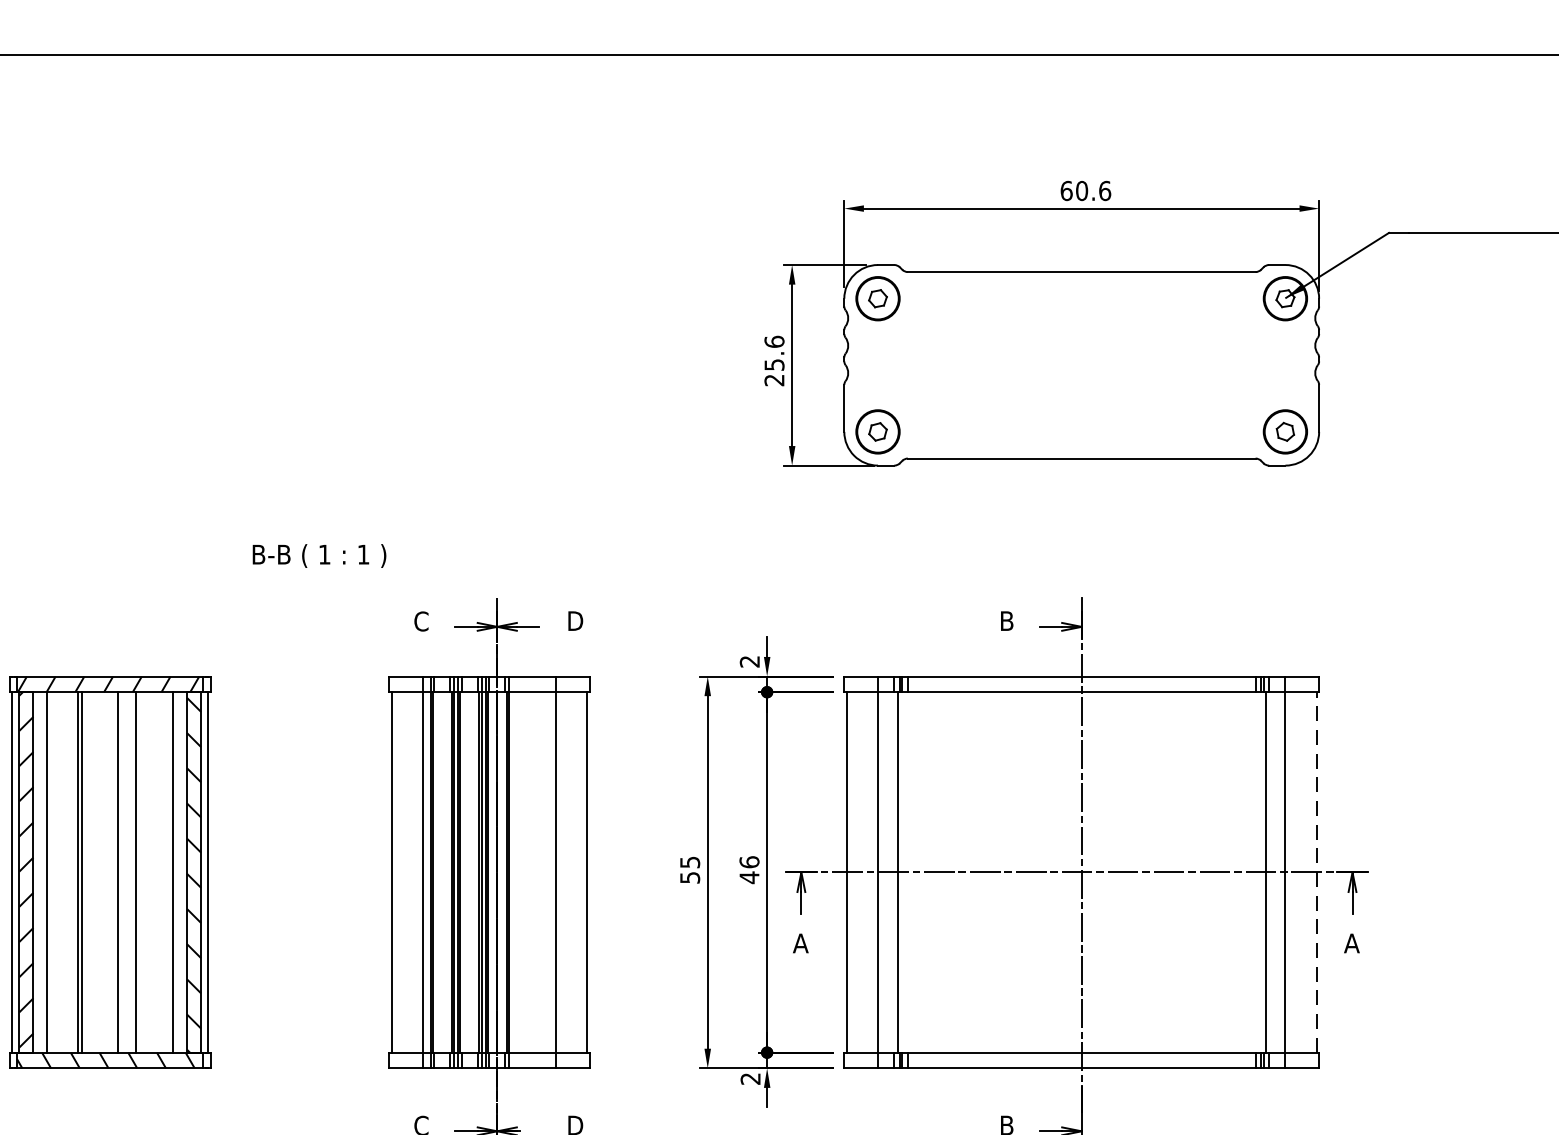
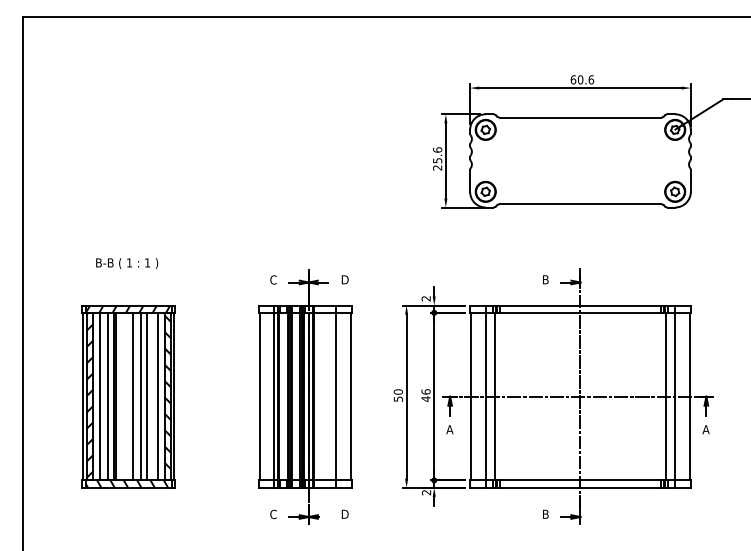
text: (320, 555) -> (127, 263), moved
text: (688, 861) -> (397, 391), 55 -> 50
line: (64, 872) -> (107, 396), added
line: (150, 872) -> (147, 396), added
line: (1316, 872) -> (689, 396), dashed -> solid

